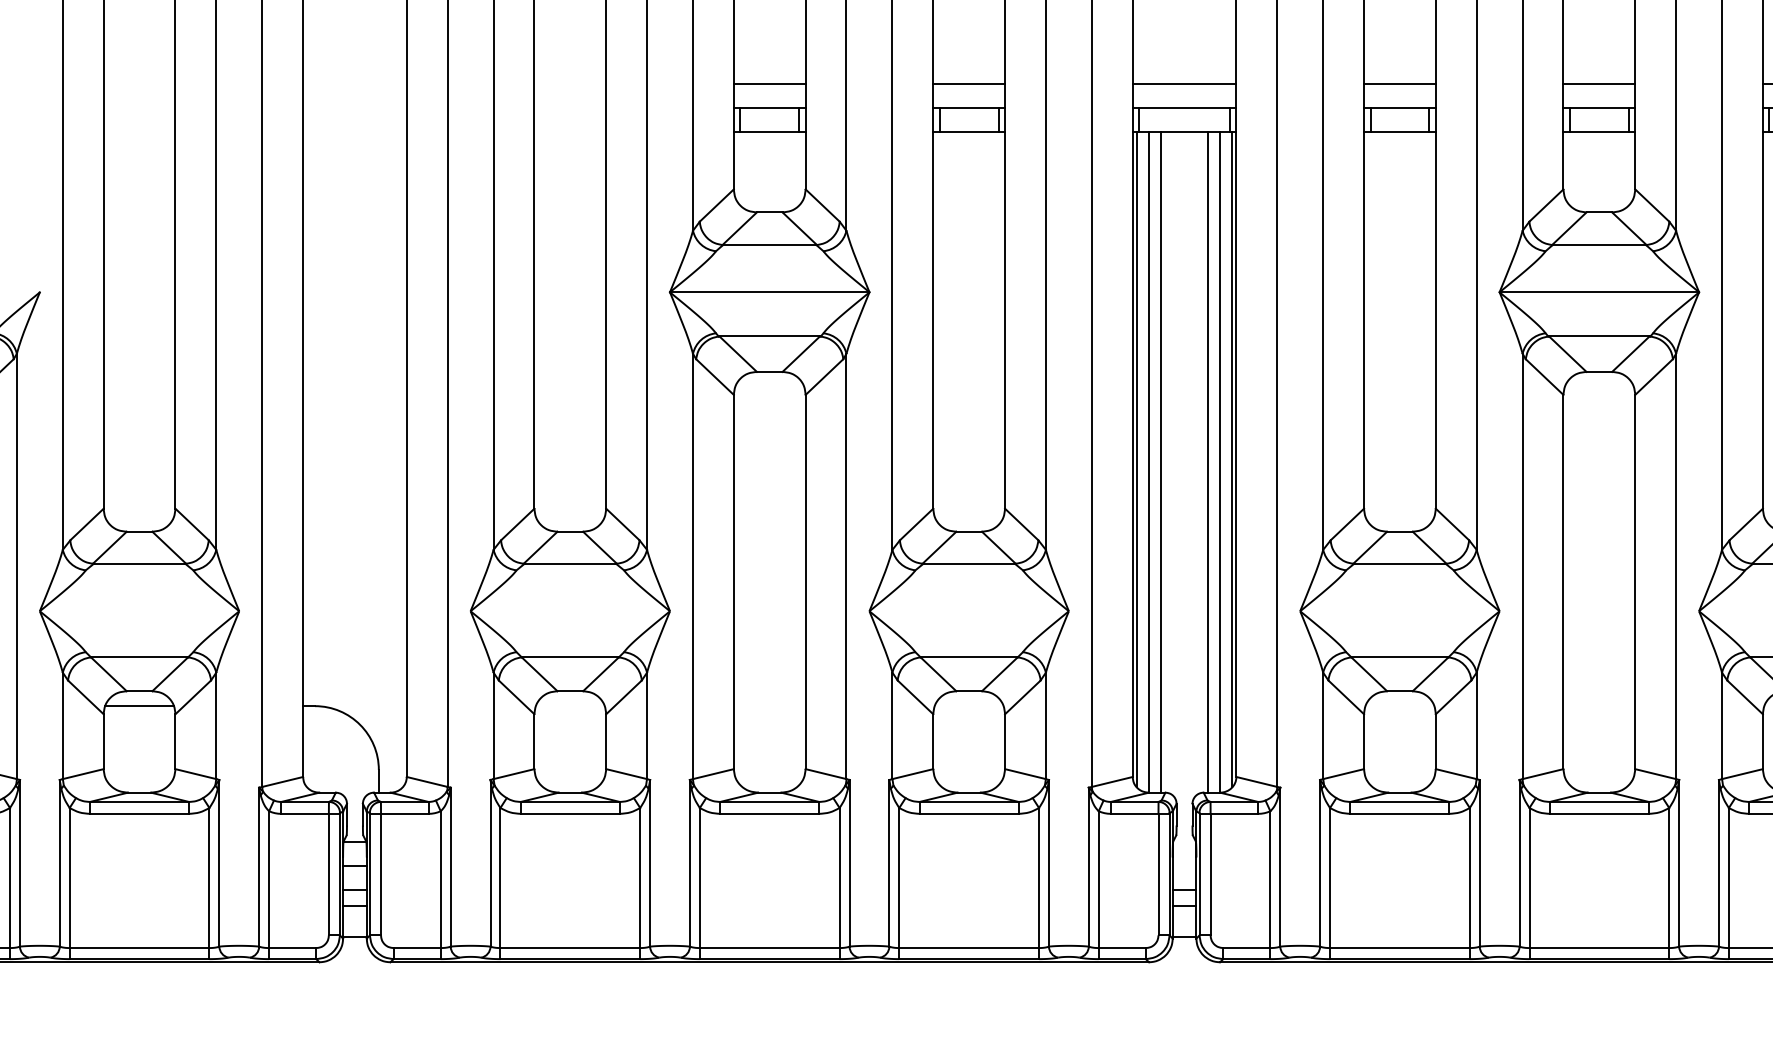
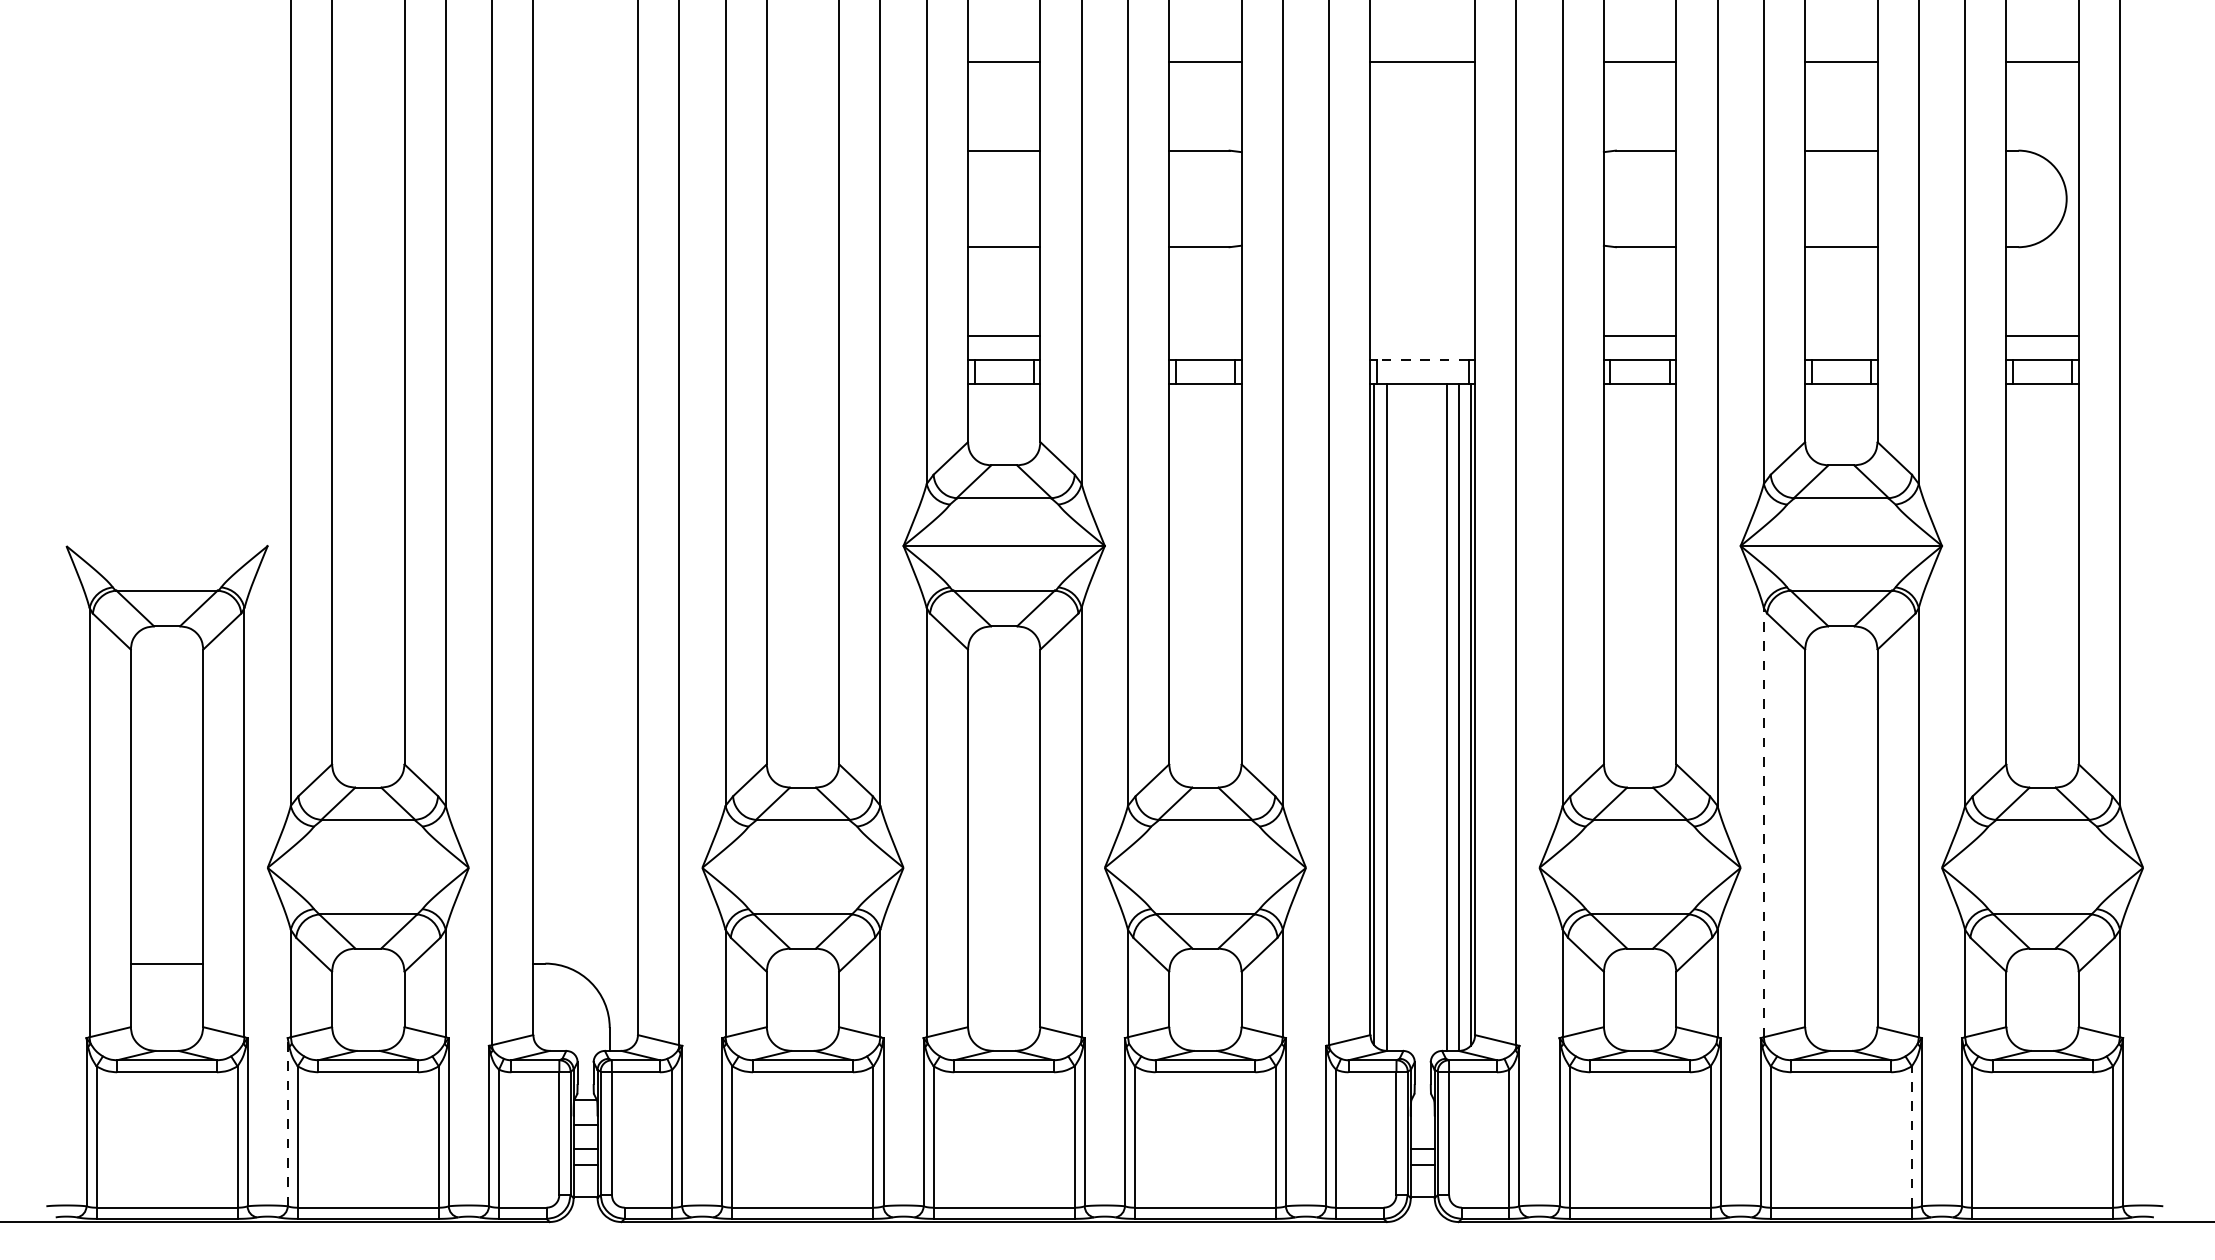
line: (969, 83) -> (1205, 335), removed
line: (1184, 83) -> (1422, 335), removed
line: (1599, 83) -> (1841, 335), removed
line: (1184, 107) -> (1422, 359), solid -> dashed
line: (1160, 462) -> (1398, 717), removed
line: (1522, 566) -> (1763, 822), solid -> dashed
line: (139, 706) -> (368, 963), removed
line: (59, 862) -> (287, 1121), solid -> dashed
line: (1668, 878) -> (1911, 1137), solid -> dashed

